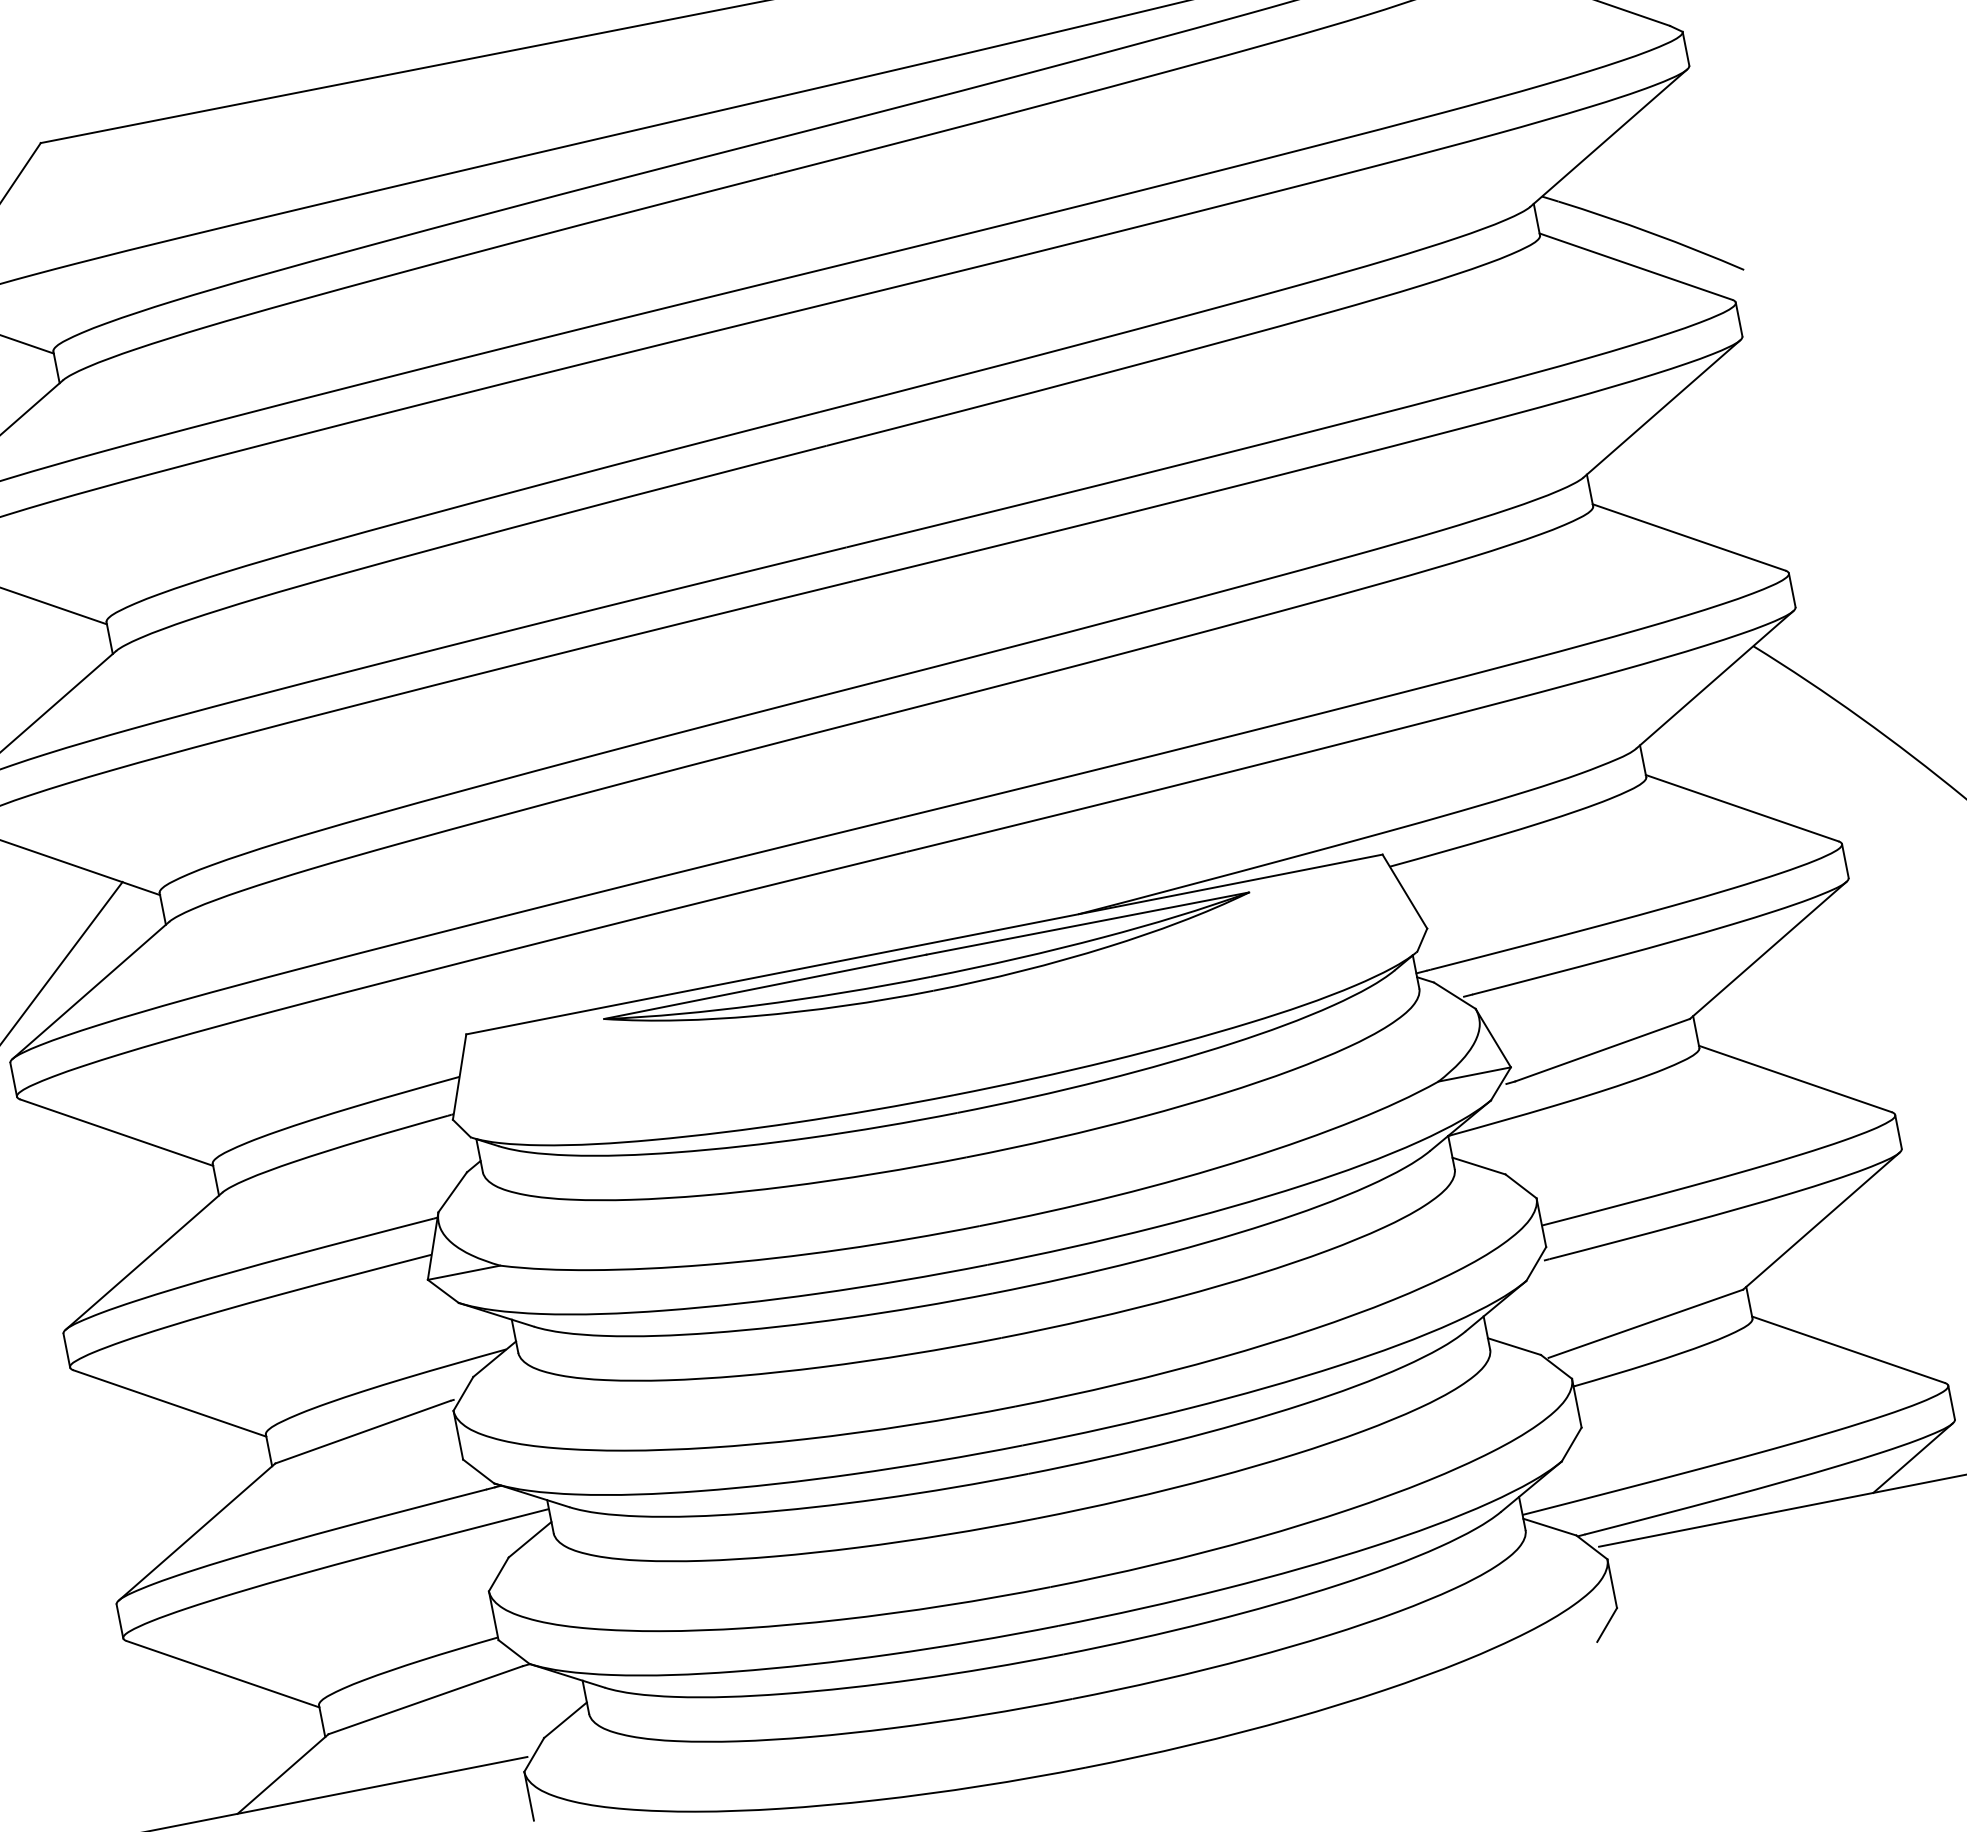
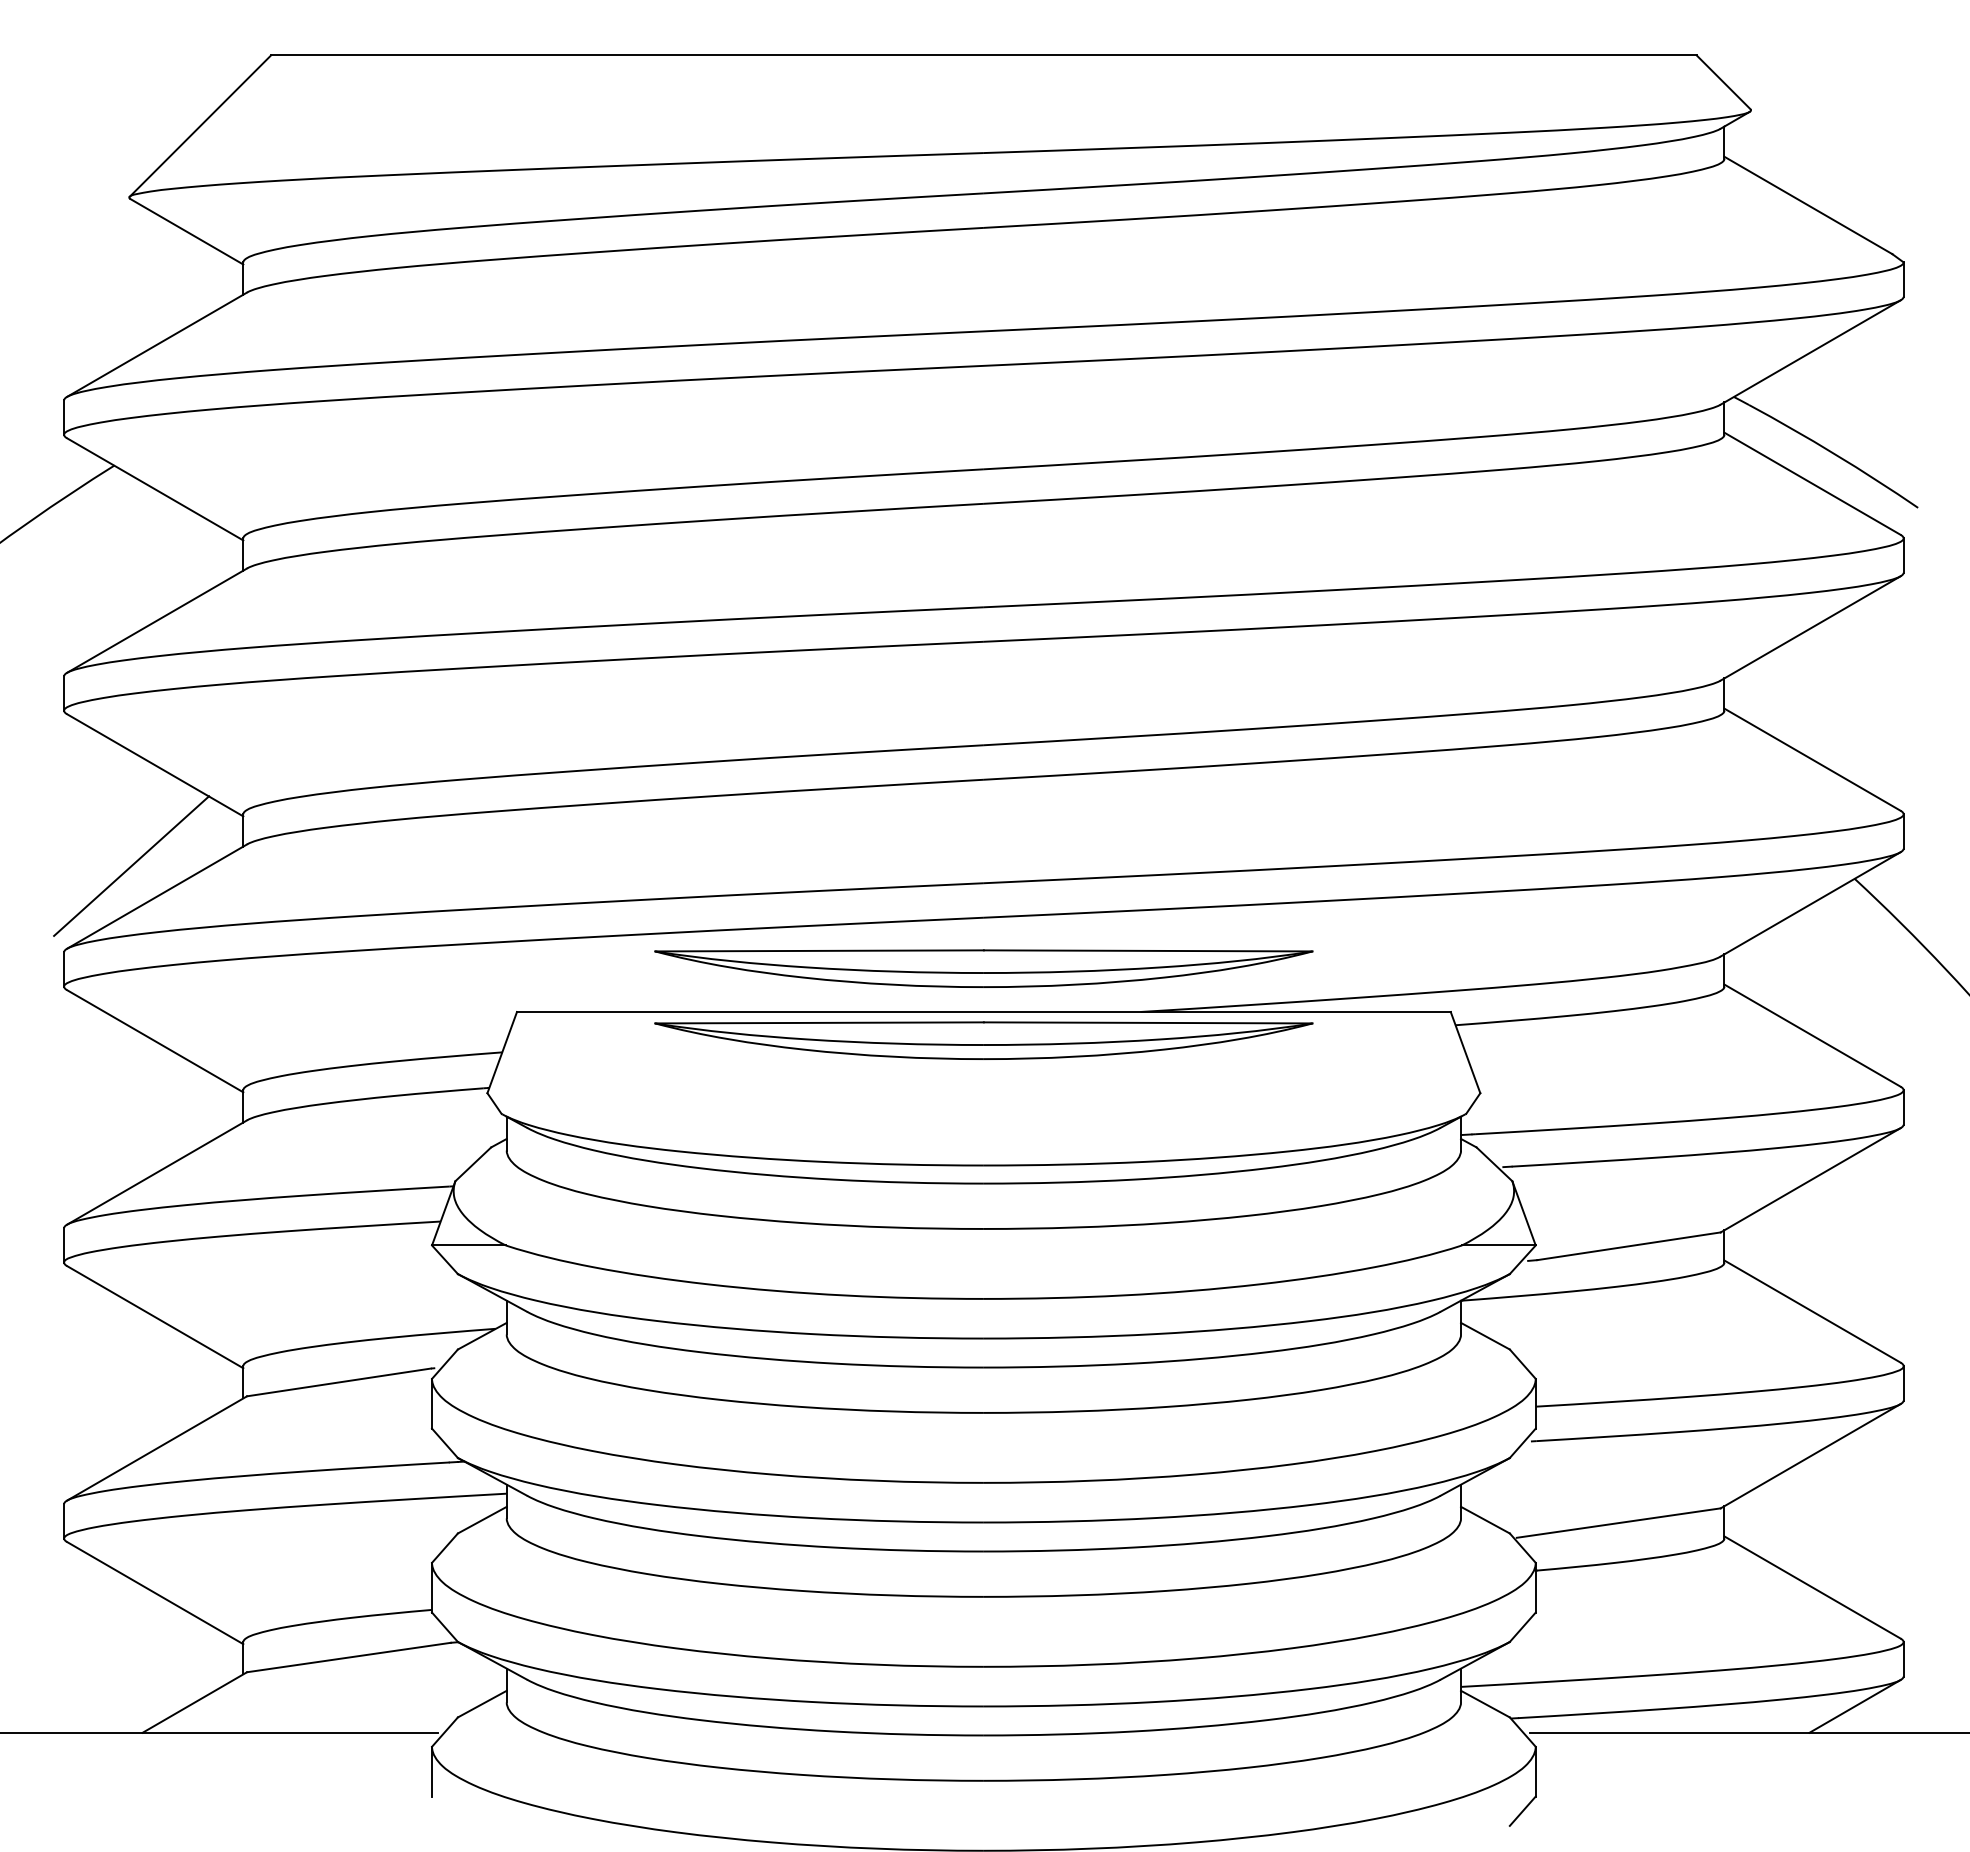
part: (915, 901) -> (983, 968), added

